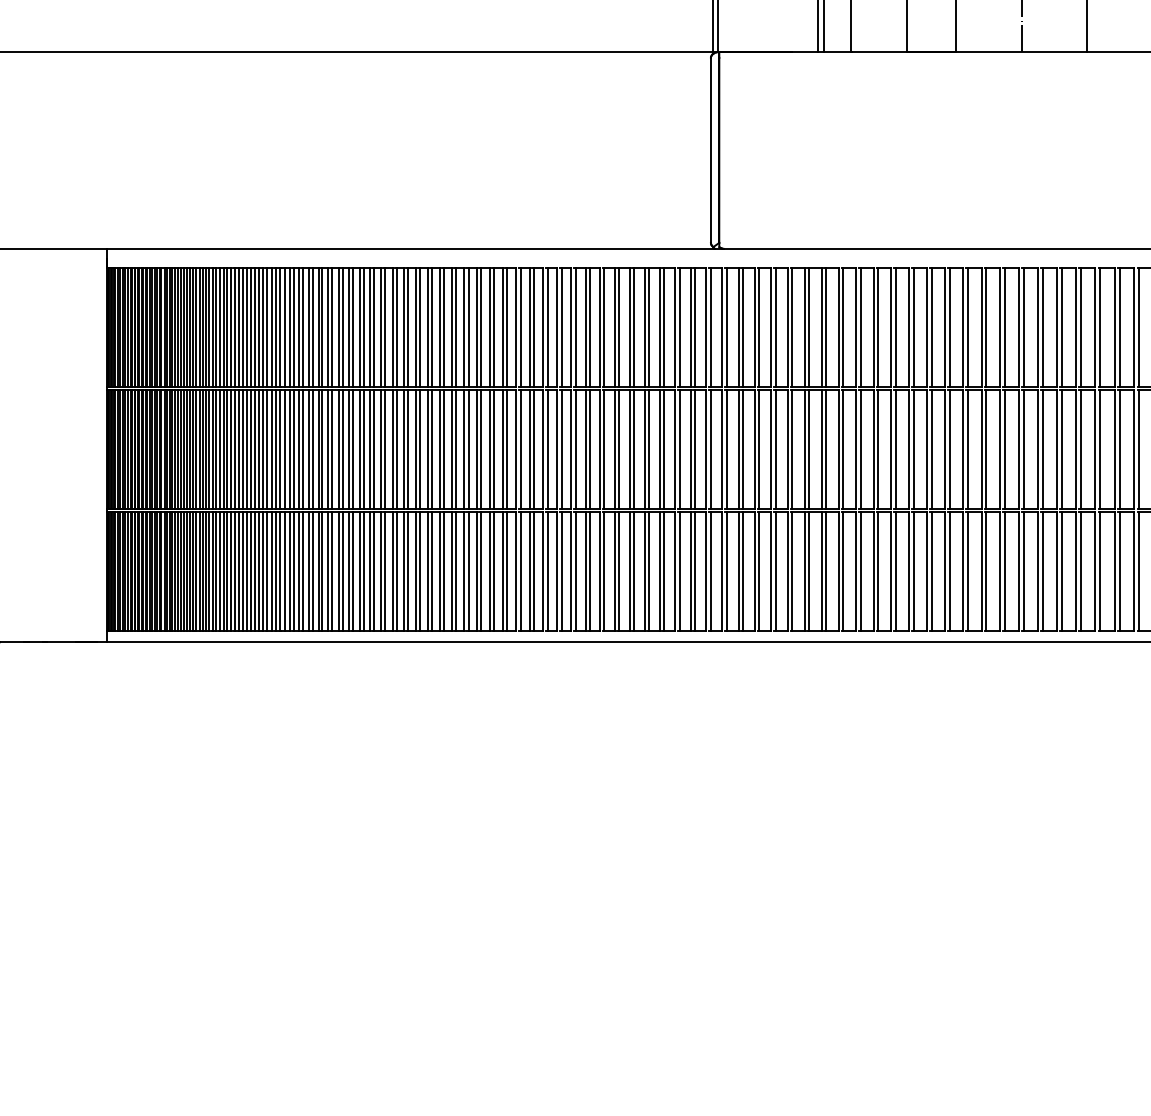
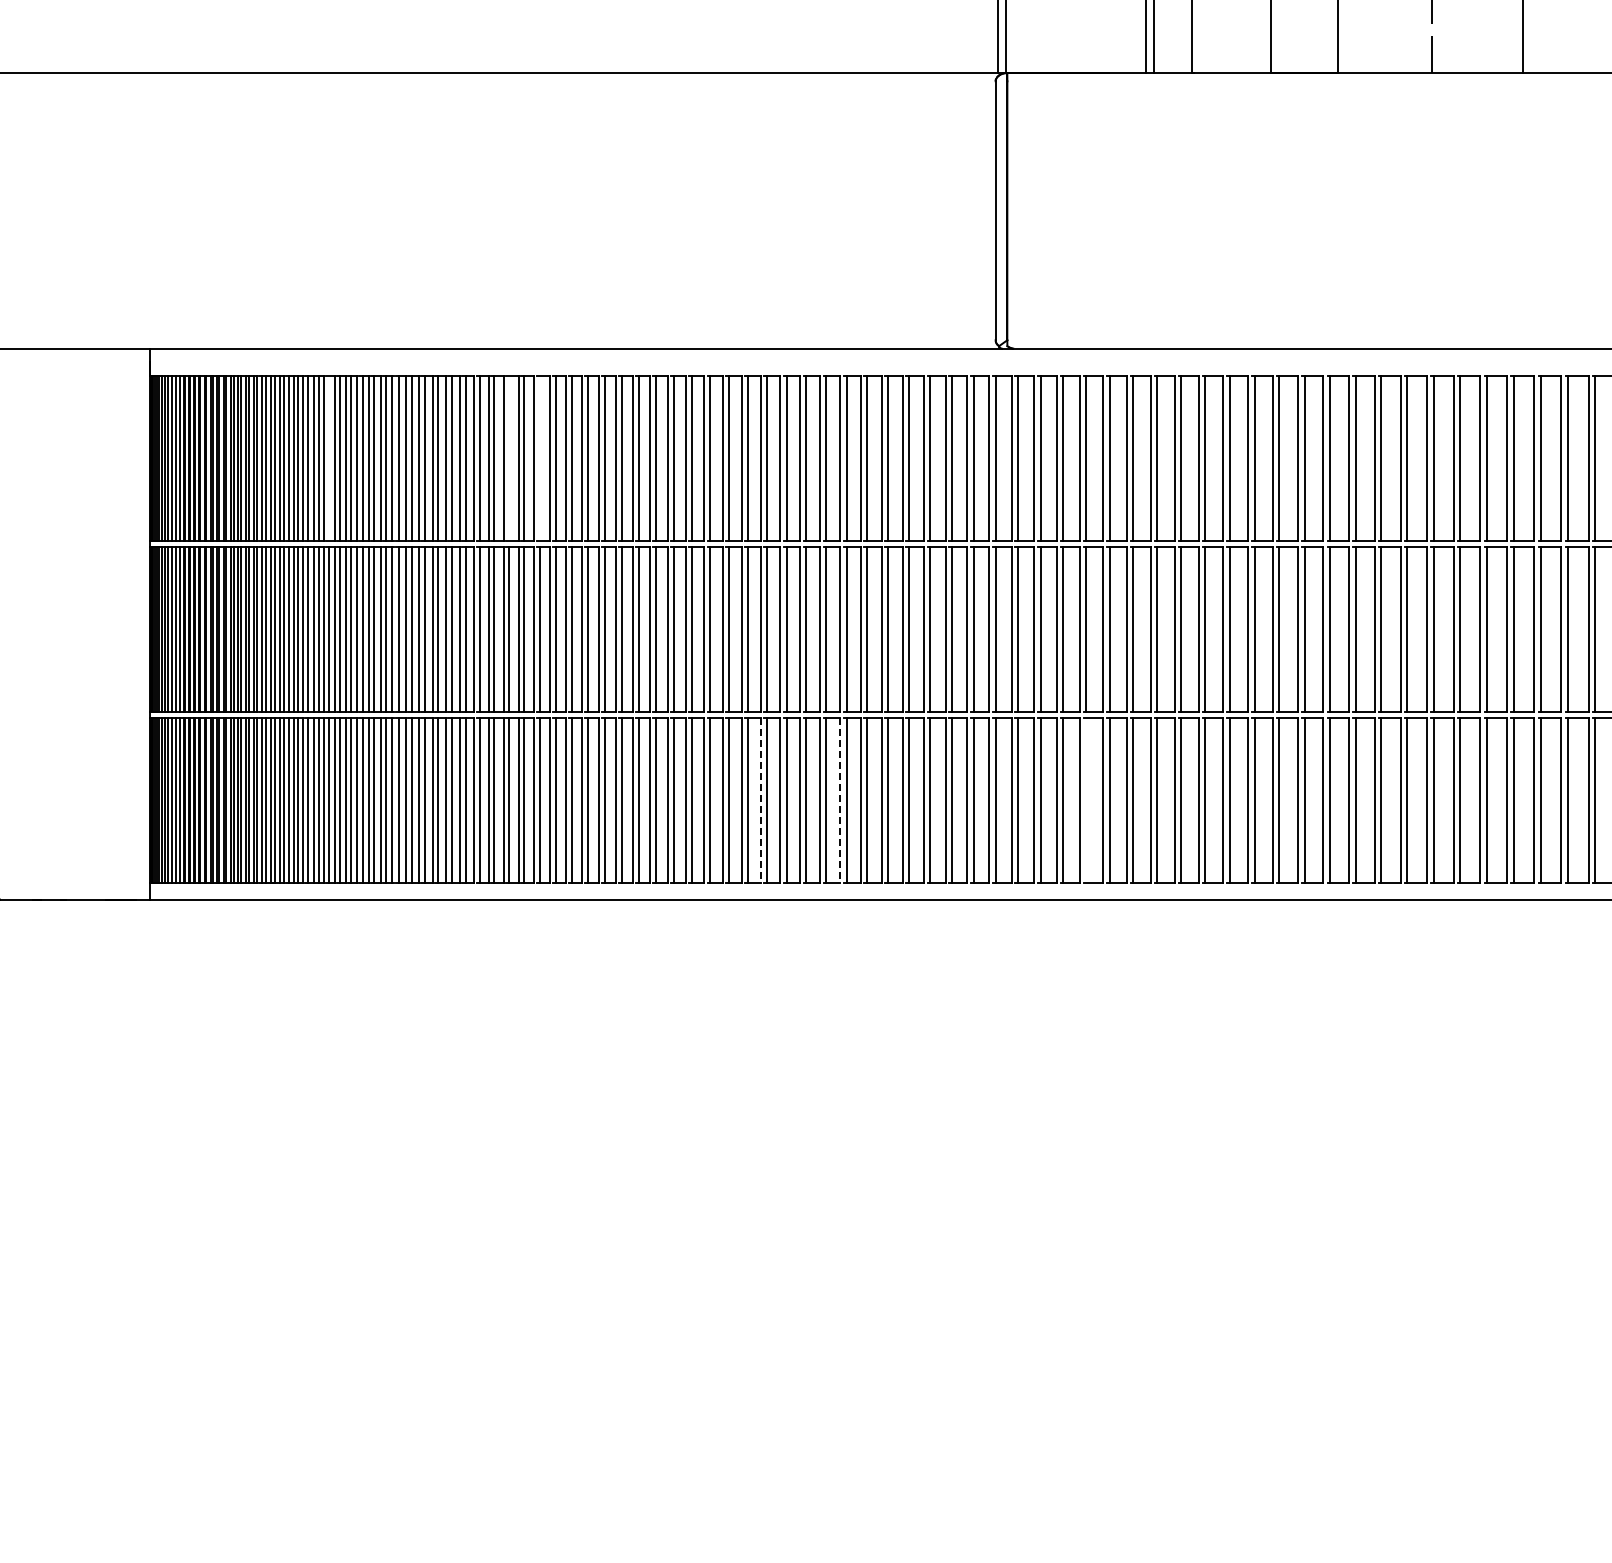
line: (235, 327) -> (329, 458), removed
line: (363, 327) -> (509, 458), removed
line: (385, 327) -> (539, 458), removed
line: (543, 571) -> (761, 800), solid -> dashed
line: (600, 571) -> (840, 800), solid -> dashed
line: (775, 571) -> (1086, 800), removed

